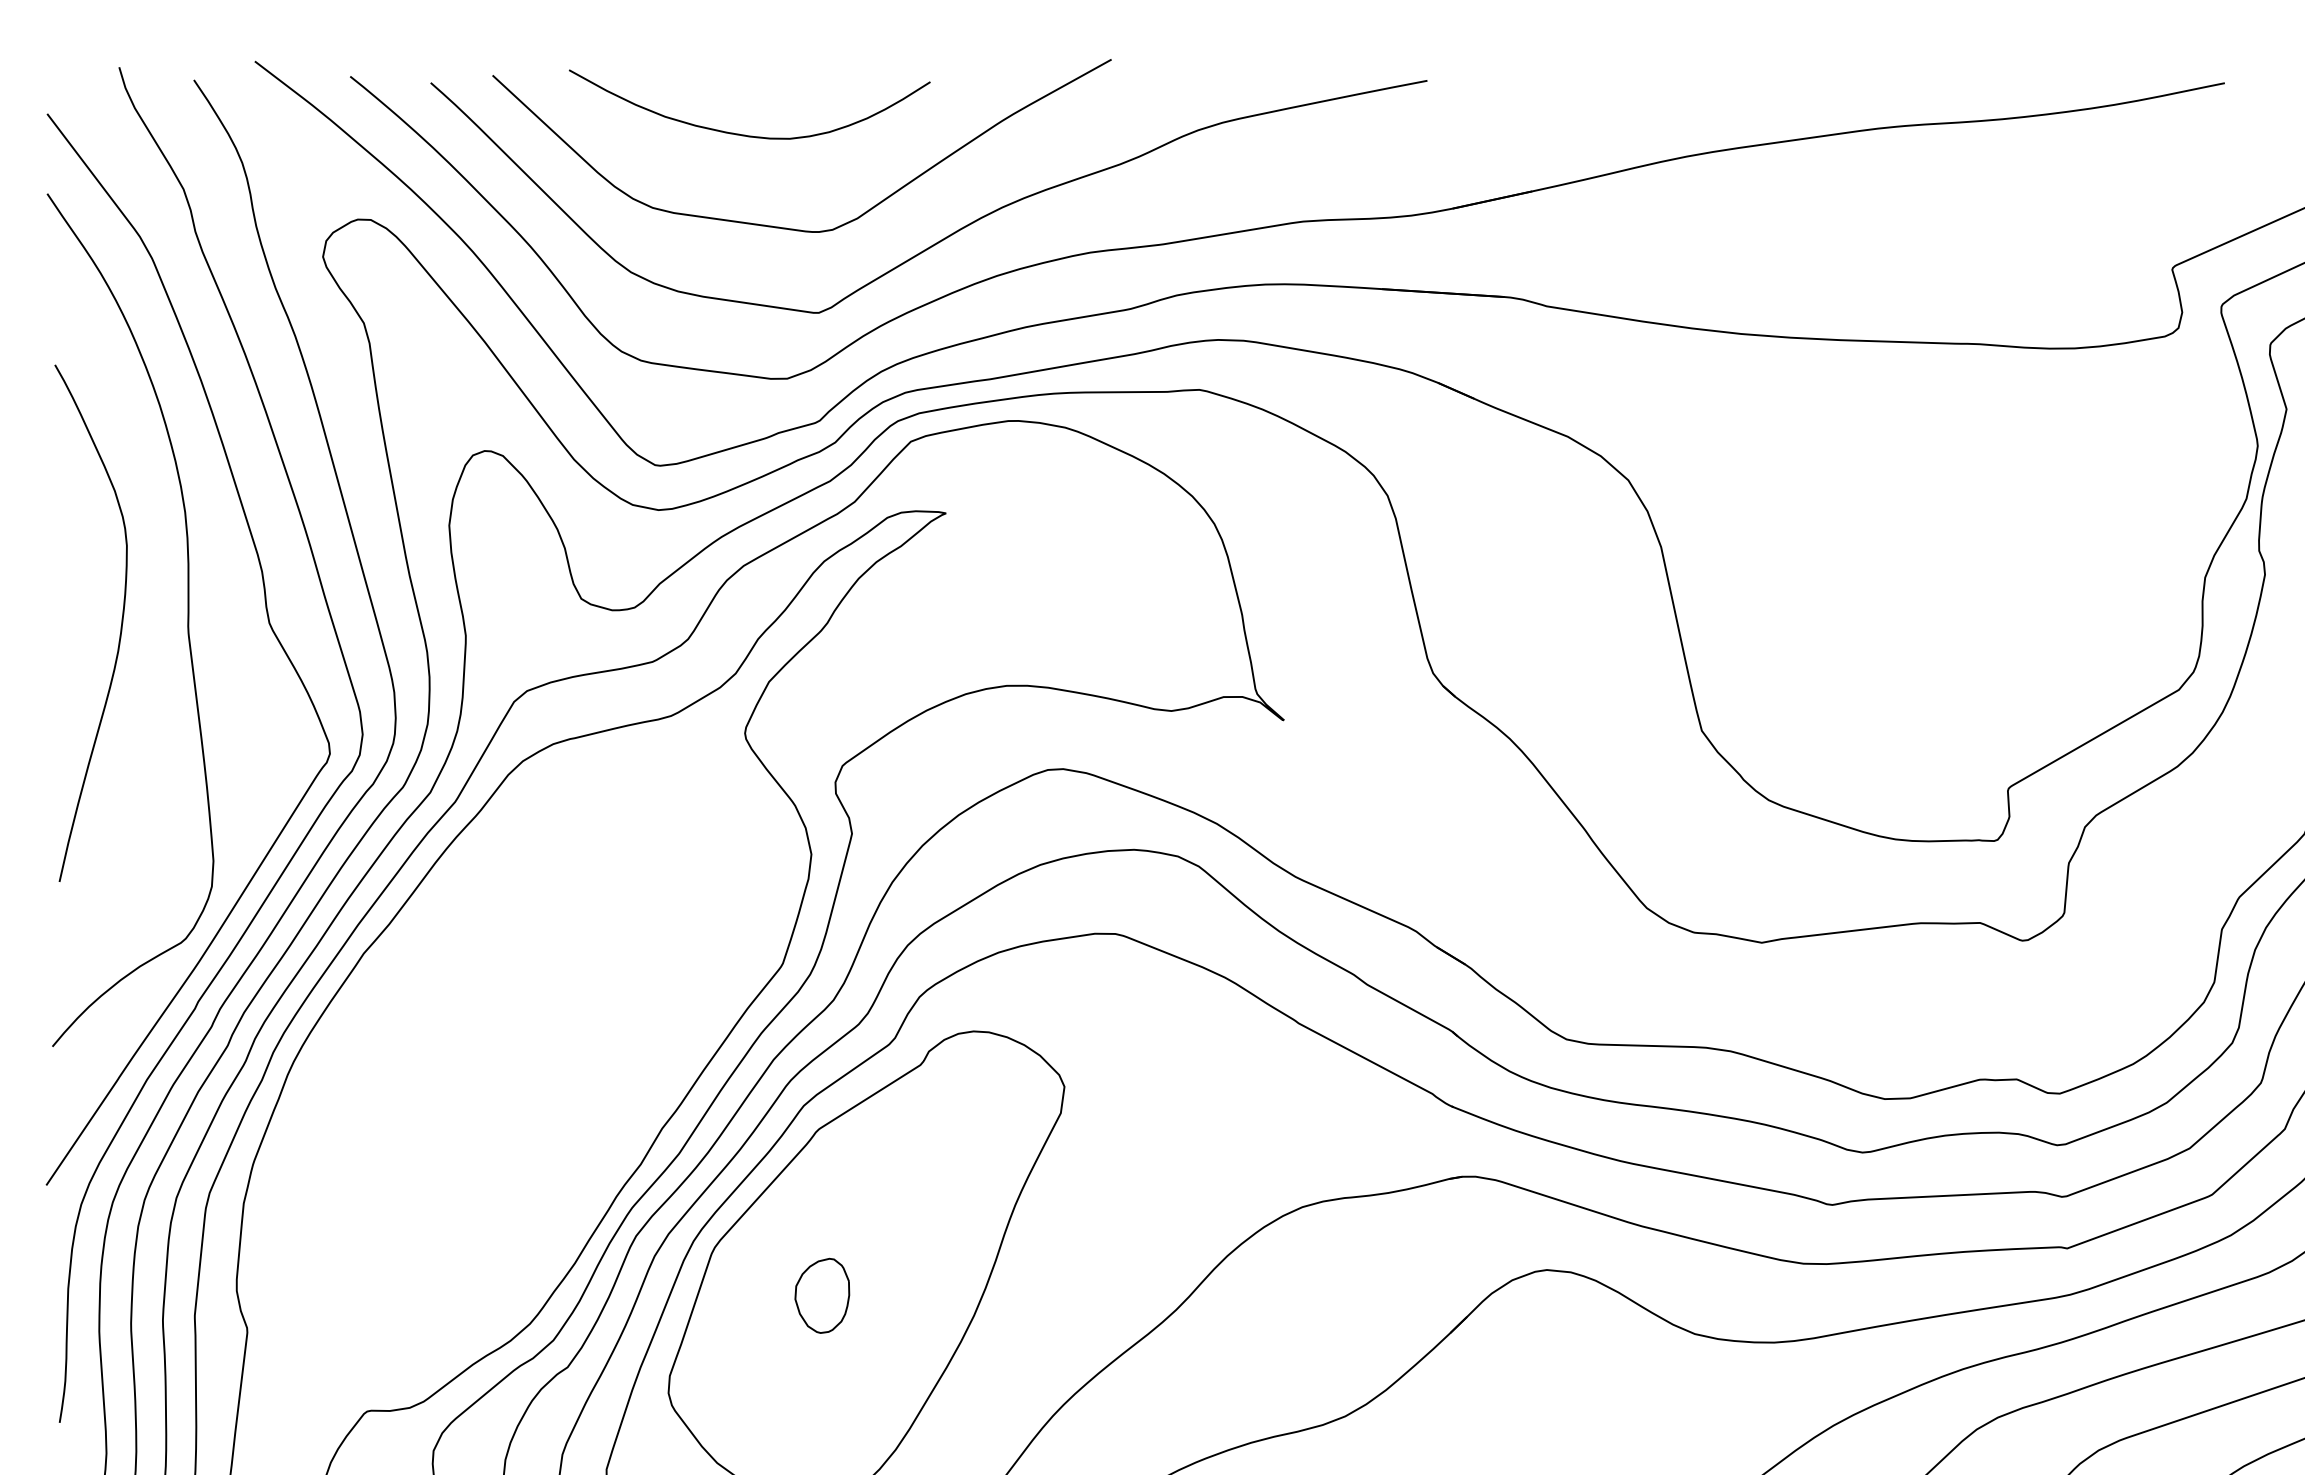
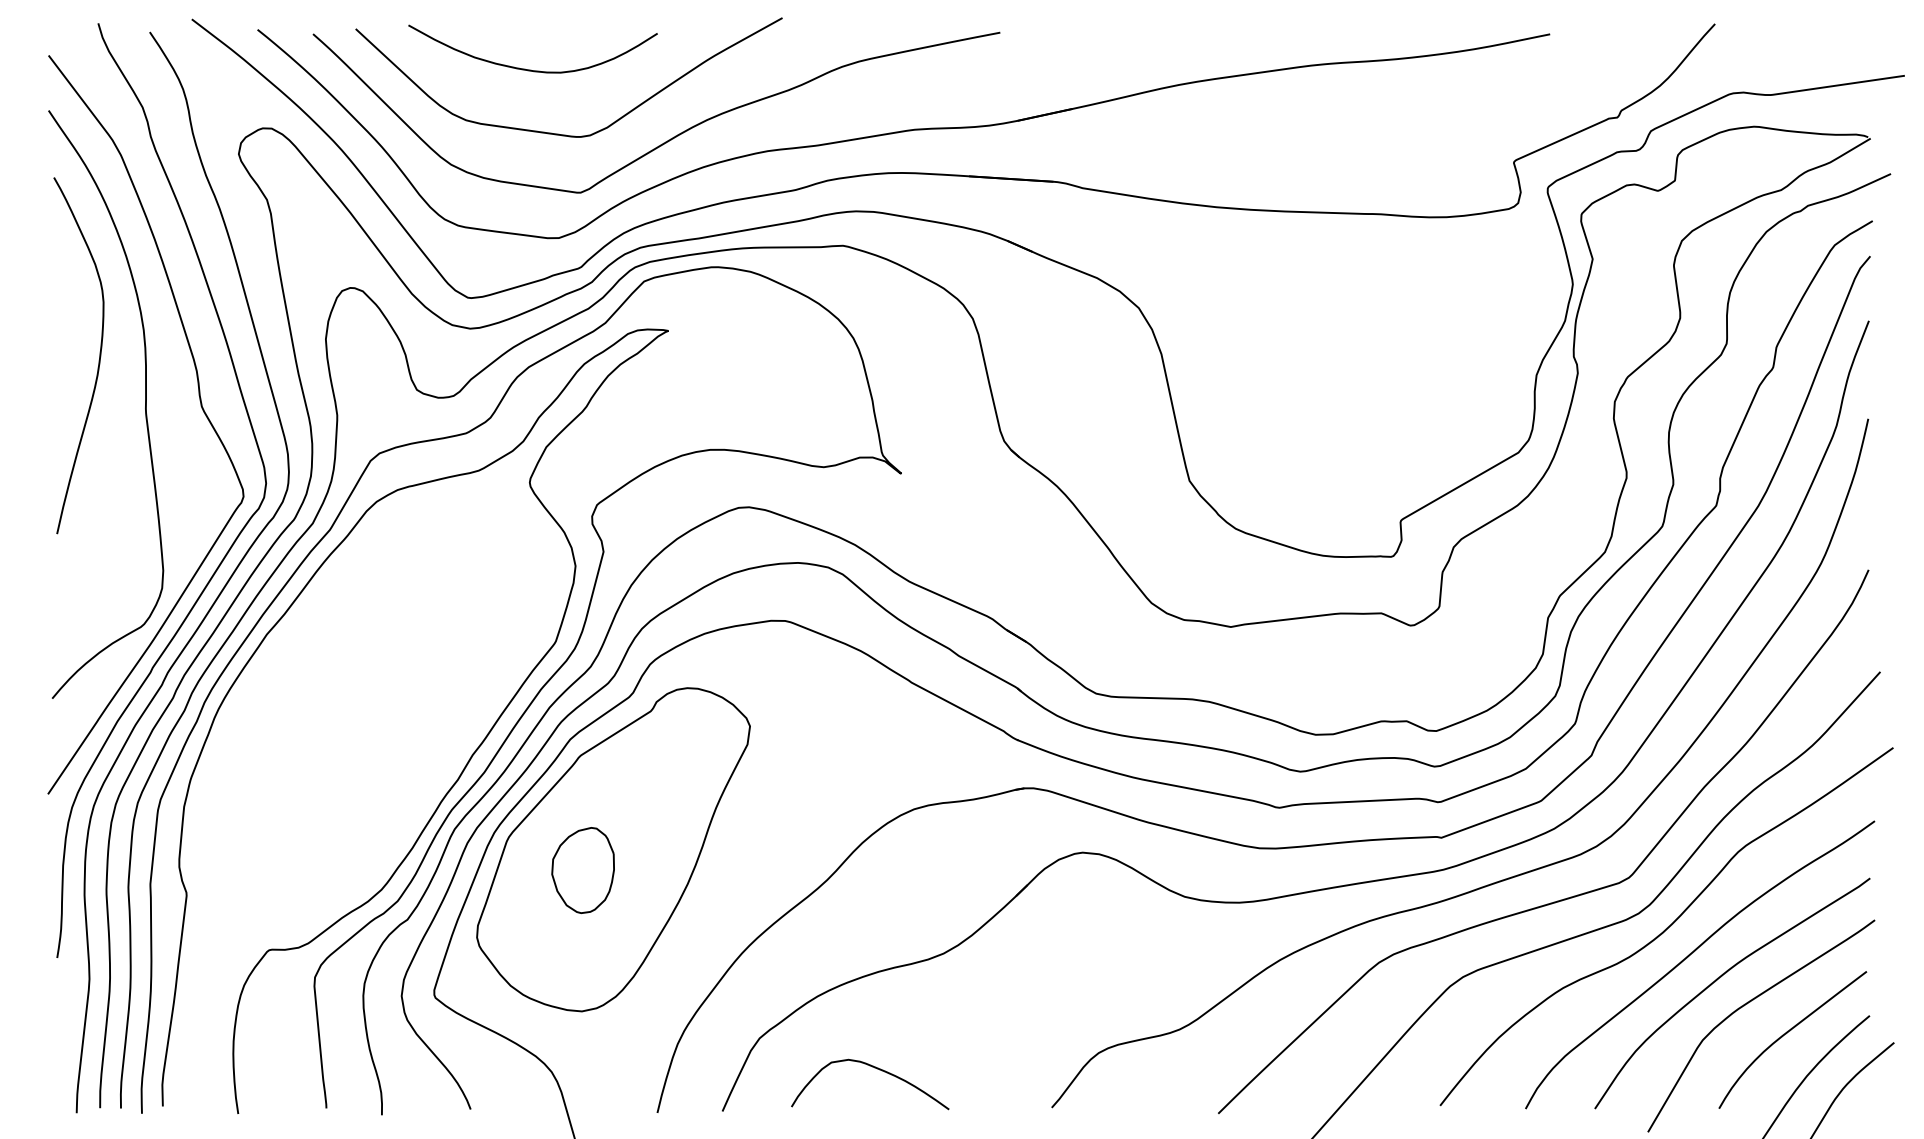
curve: (119, 630) -> (98, 360), moved
part: (821, 1295) -> (582, 870), size x1.67

